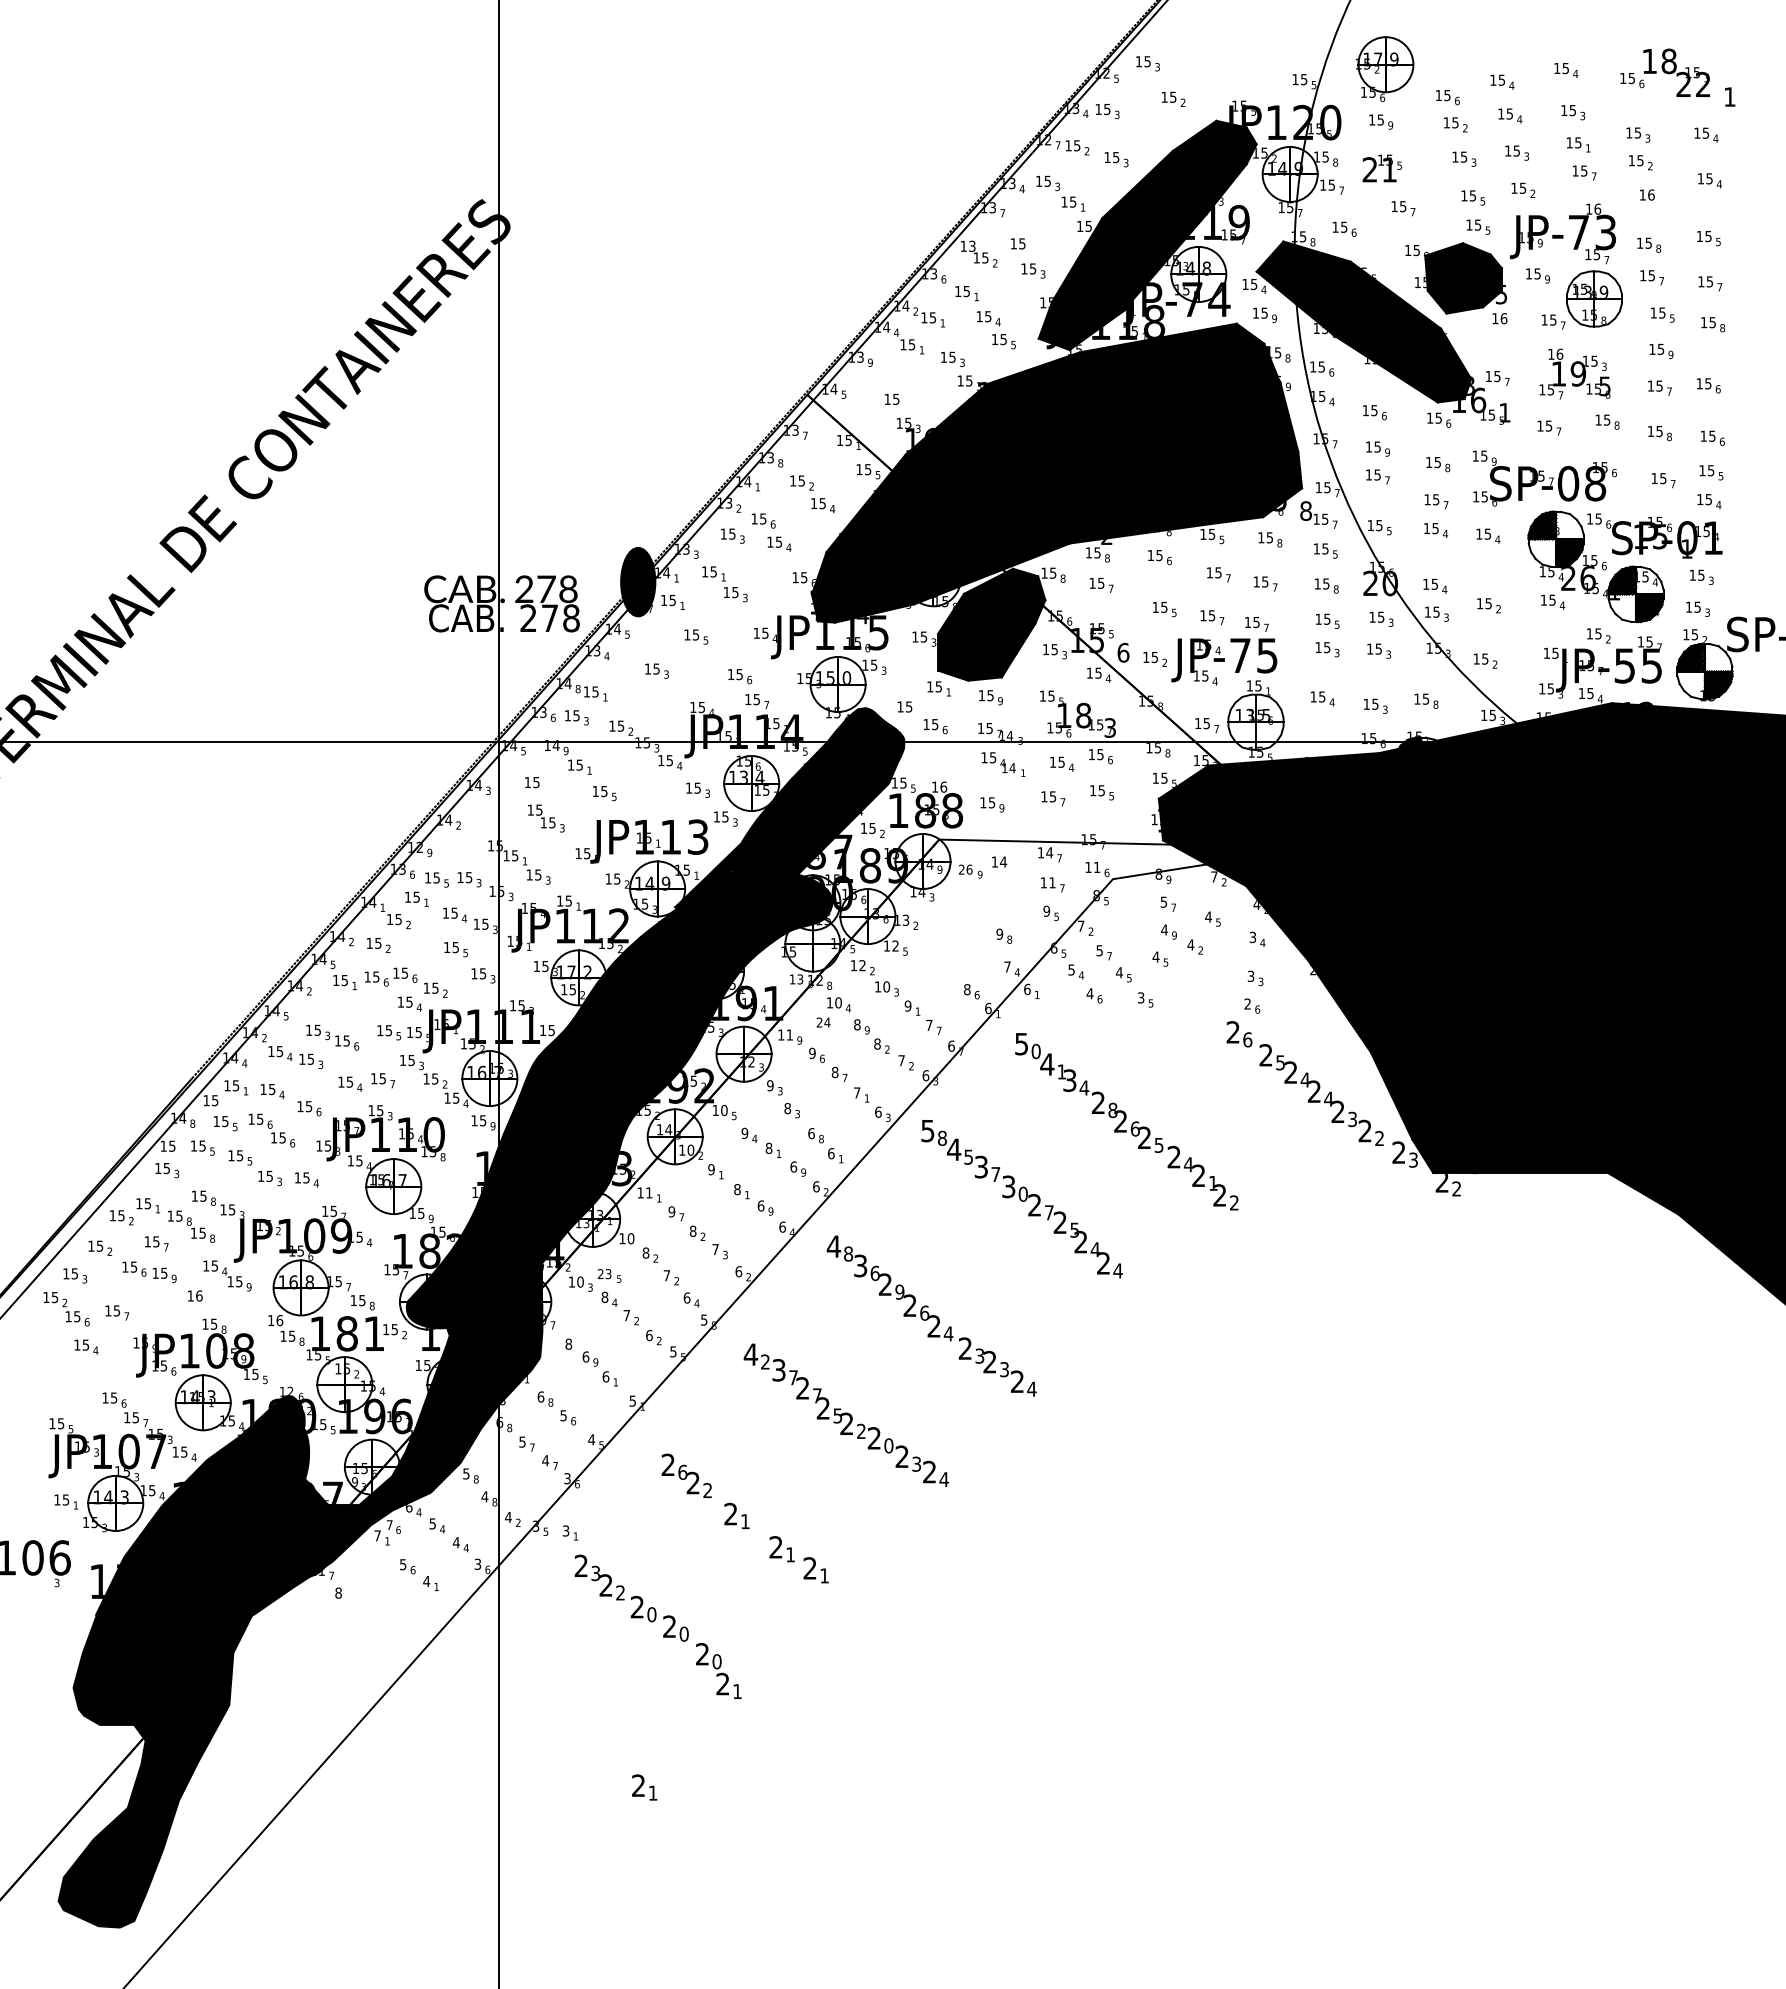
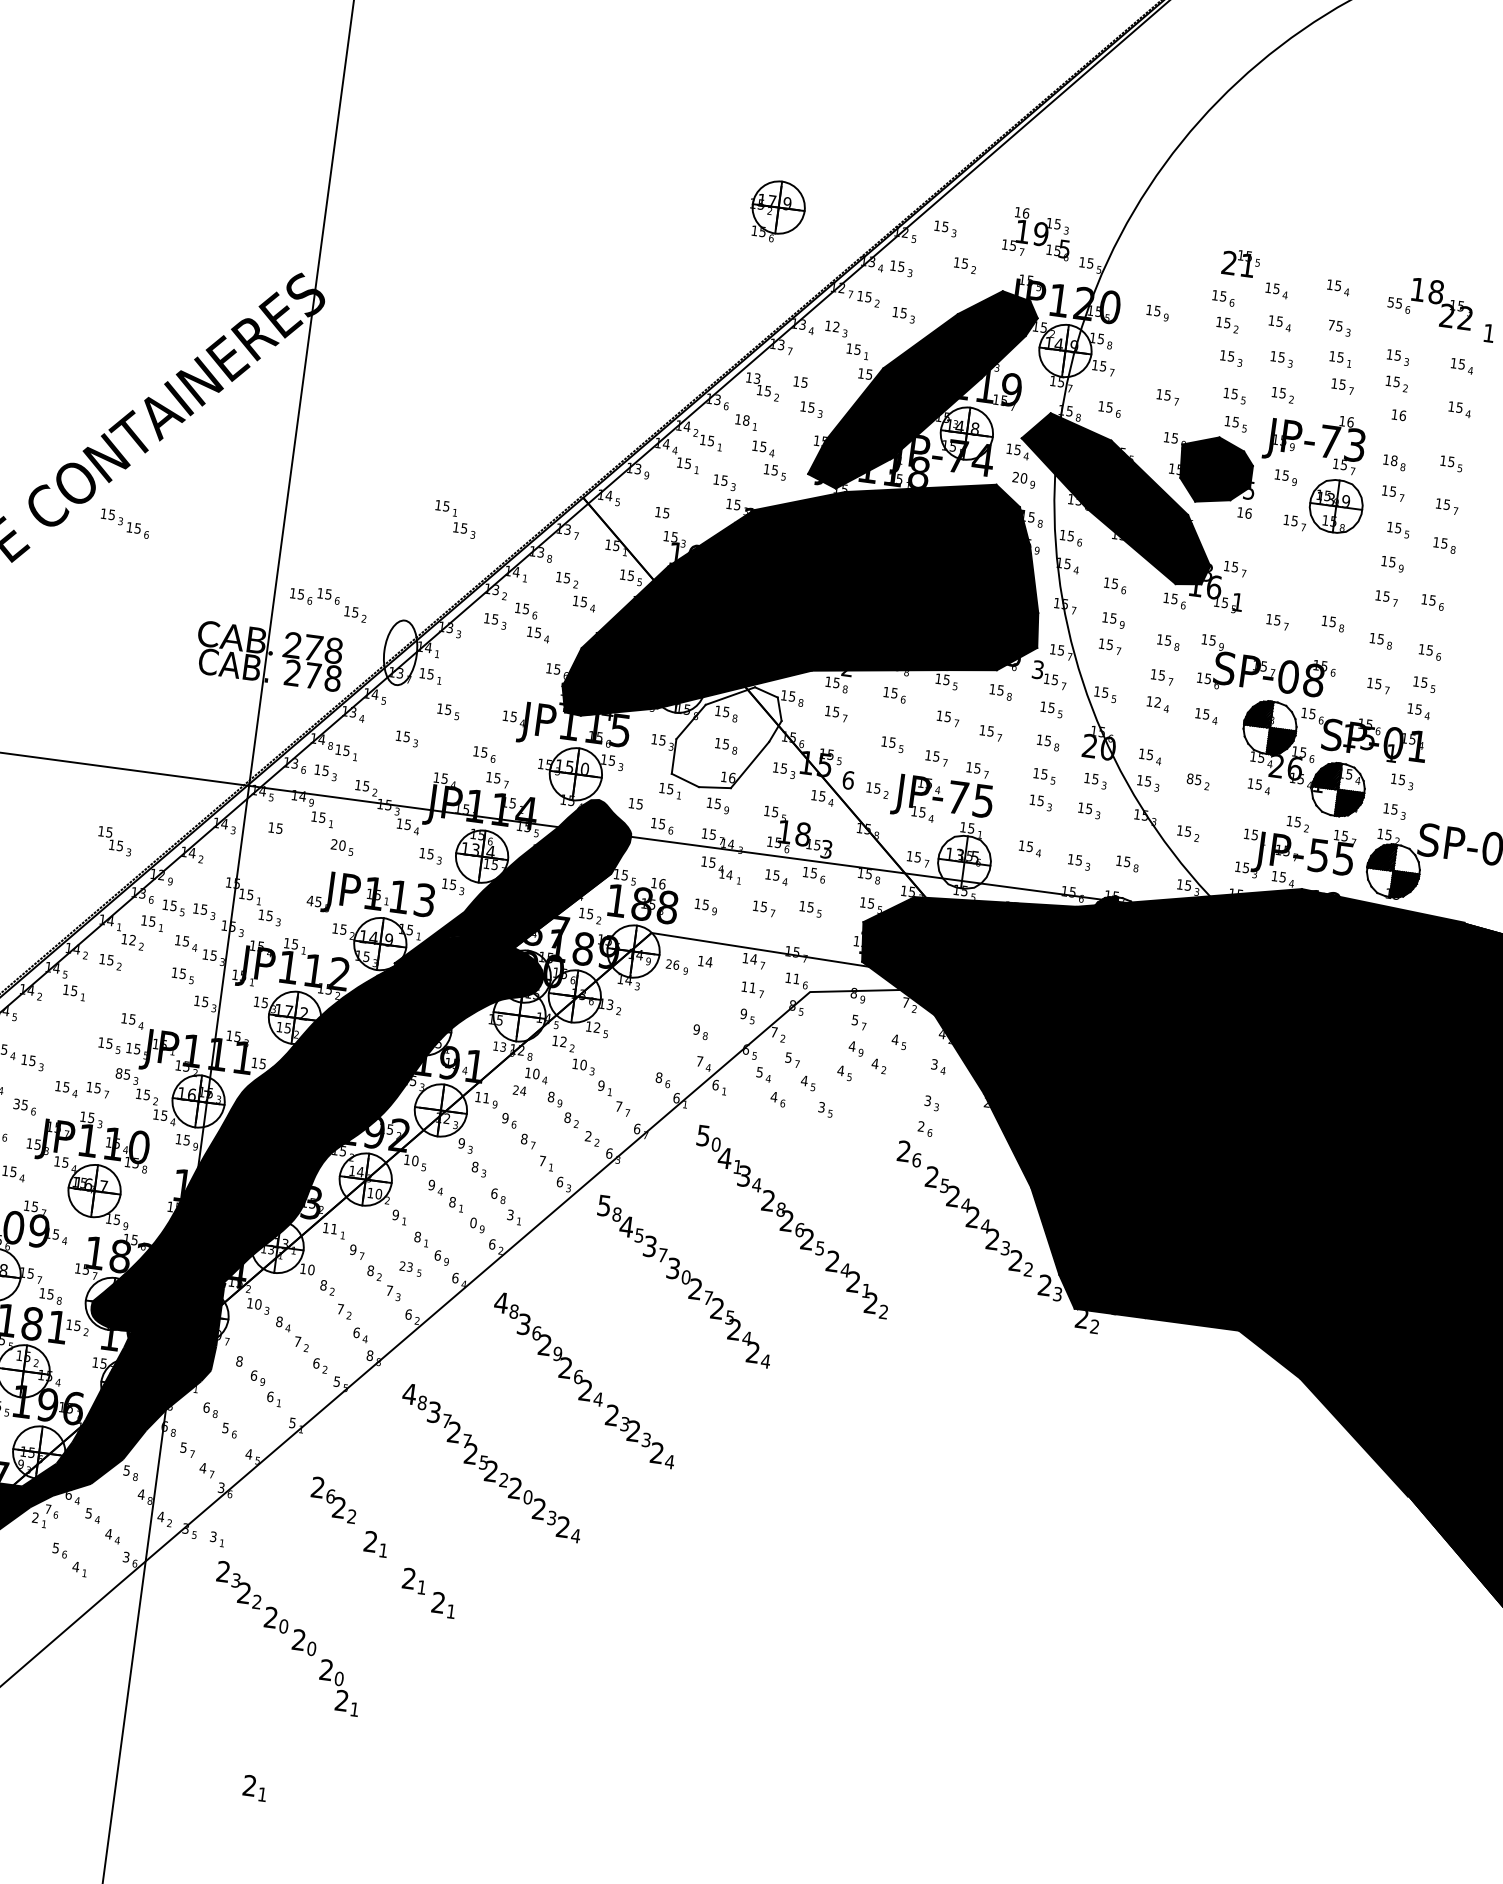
part: (1384, 68) -> (776, 210), moved
text: (1623, 78) -> (1391, 302), 15 -> 55
text: (1564, 110) -> (1331, 325), 15 -> 75
text: (1381, 168) -> (1240, 263), moved
text: (1047, 180) -> (836, 326), 15 -> 12
text: (1648, 242) -> (1394, 460), 15 -> 18
text: (966, 291) -> (746, 420), 15 -> 18
text: (1260, 312) -> (1020, 477), 15 -> 20
text: (1574, 373) -> (1037, 233), moved
text: (1305, 510) -> (1037, 669), 8 -> 3
text: (1435, 528) -> (1157, 702), 15 -> 12
fill: (638, 581) -> (400, 652), removed
text: (724, 584) -> (455, 519), moved
text: (1479, 603) -> (1189, 778), 15 -> 85
fill: (991, 624) -> (727, 737), removed
text: (599, 791) -> (337, 845), 15 -> 20
text: (546, 818) -> (115, 841), moved
text: (578, 853) -> (310, 900), 15 -> 45
text: (398, 919) -> (132, 940), 15 -> 12
text: (406, 982) -> (328, 603), moved
text: (332, 1037) -> (124, 523), moved
text: (402, 1060) -> (118, 1073), 15 -> 85
text: (901, 1060) -> (588, 1136), 7 -> 2
text: (300, 1106) -> (16, 1103), 15 -> 35
text: (831, 1153) -> (510, 1214), 6 -> 3
text: (793, 1166) -> (473, 1222), 6 -> 0
text: (609, 1275) -> (410, 1268), moved
text: (704, 1319) -> (370, 1355), 5 -> 8
text: (765, 1361) -> (422, 1402), 2 -> 8
text: (377, 1535) -> (35, 1517), 7 -> 2

